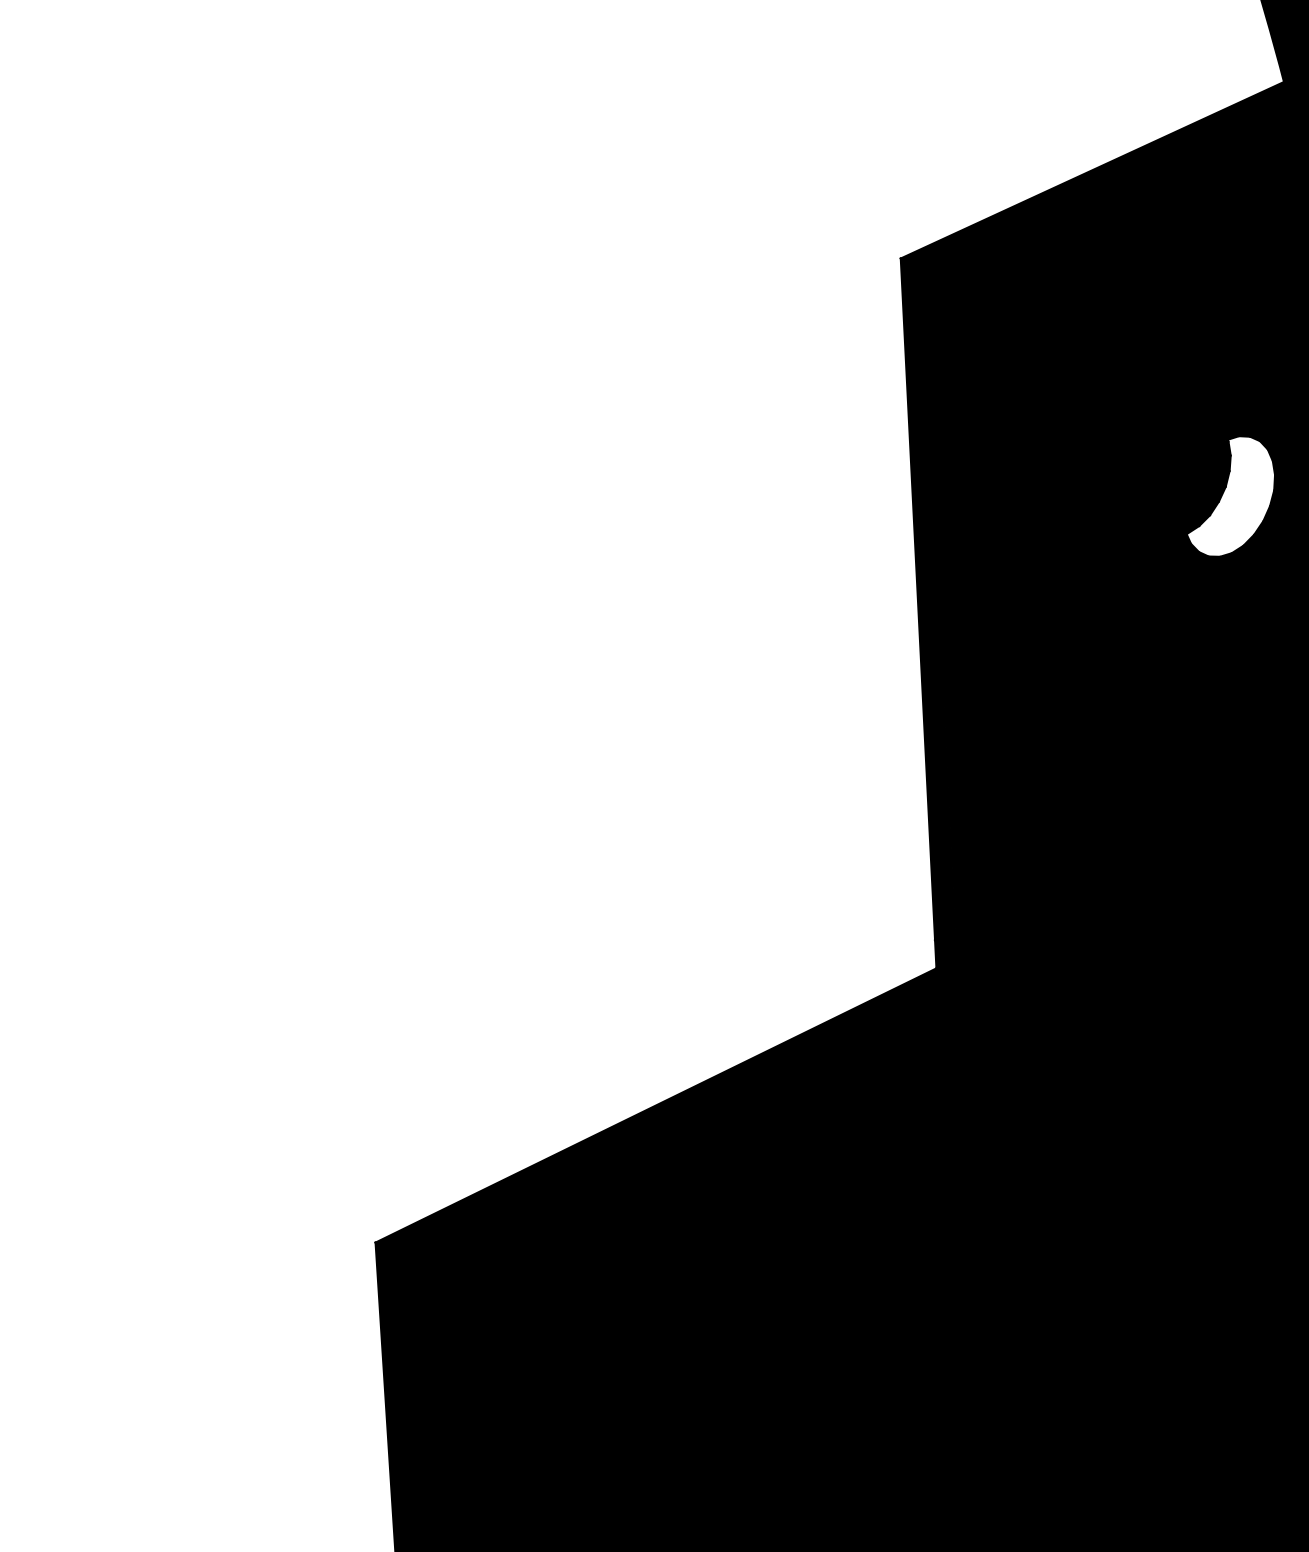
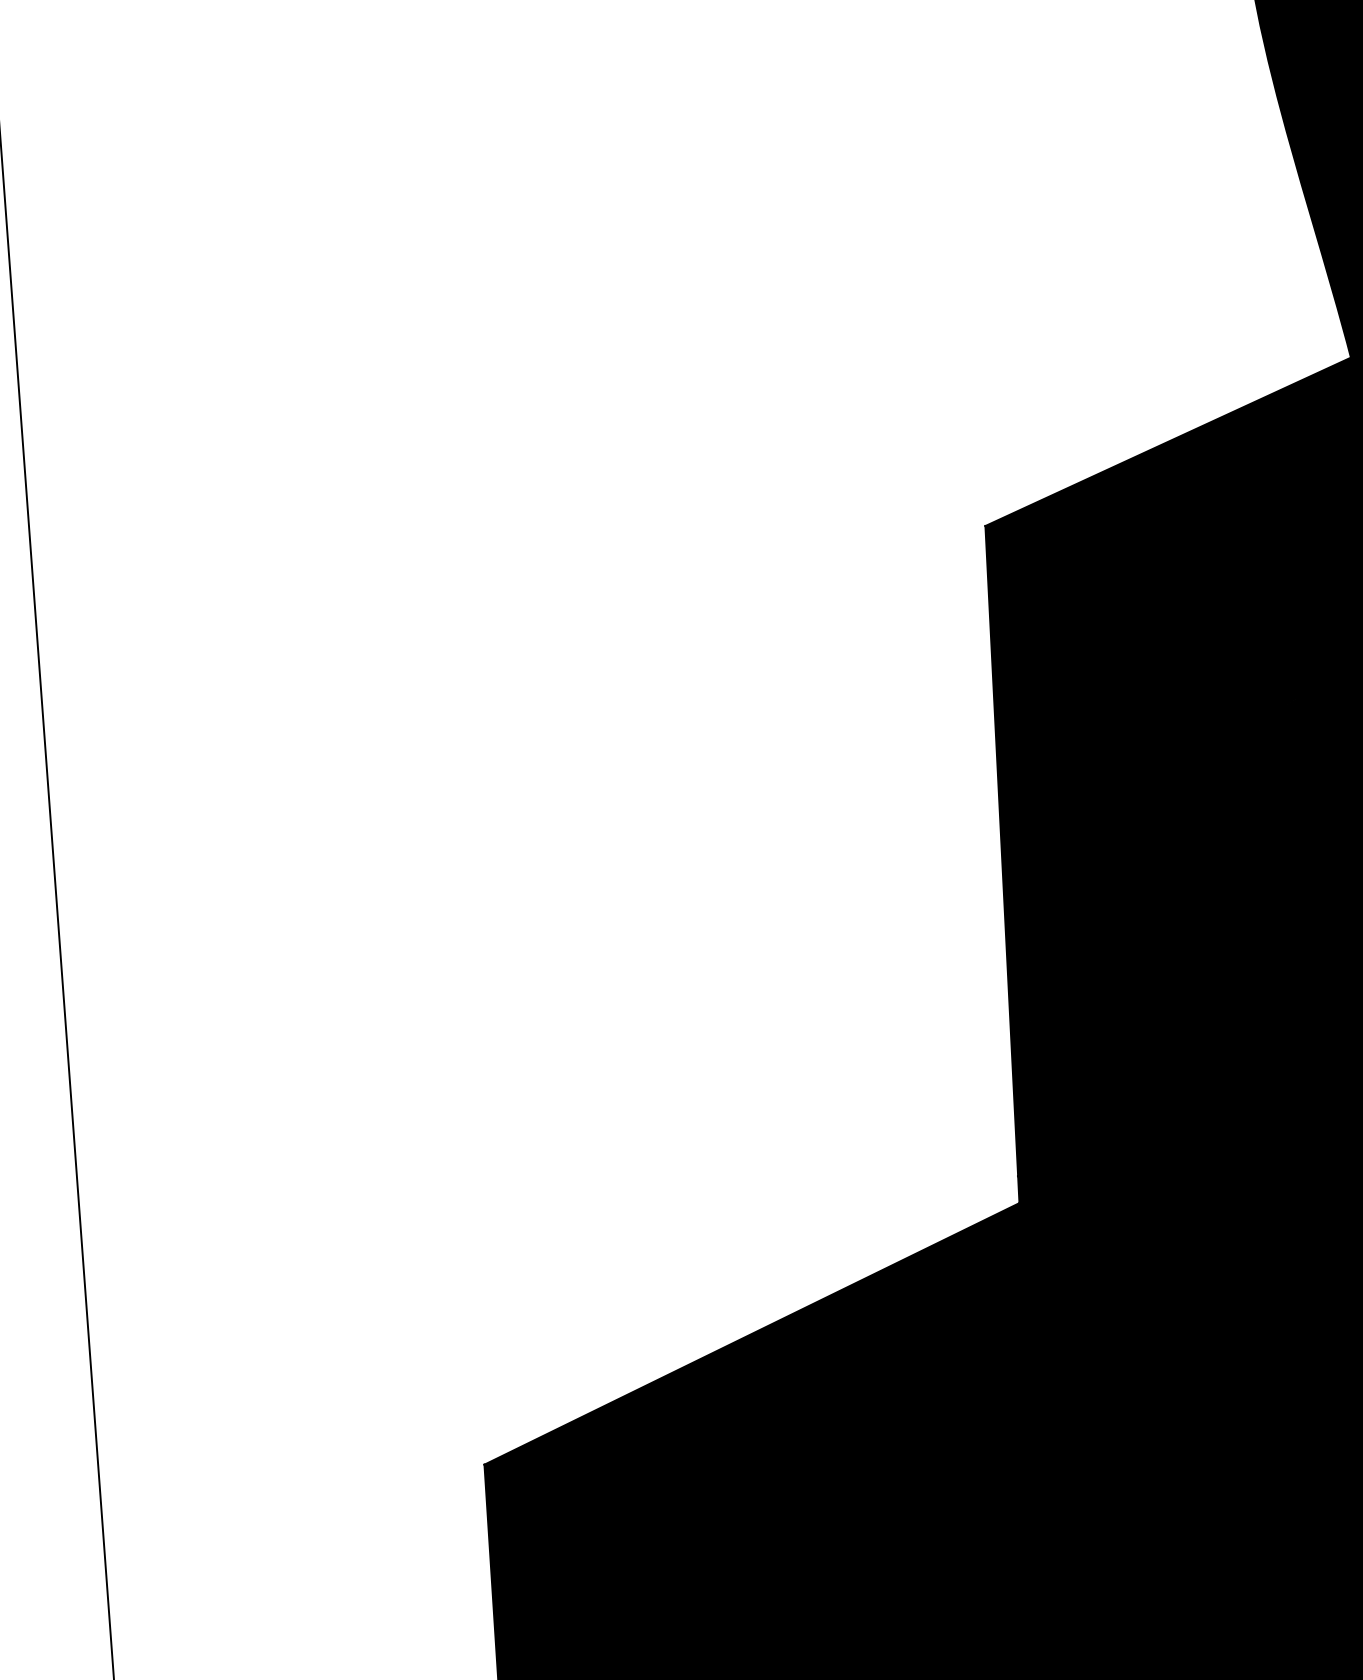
fill: (1231, 495) -> (1300, 752), added

